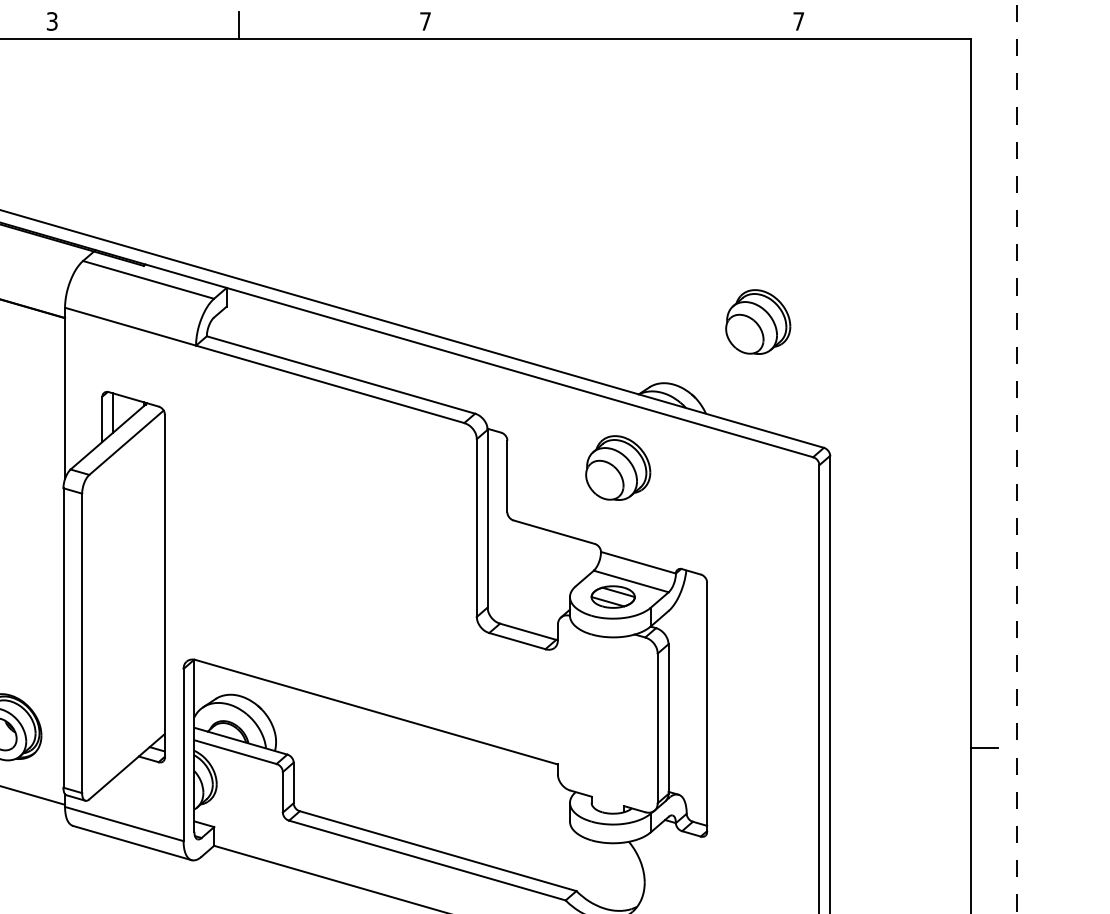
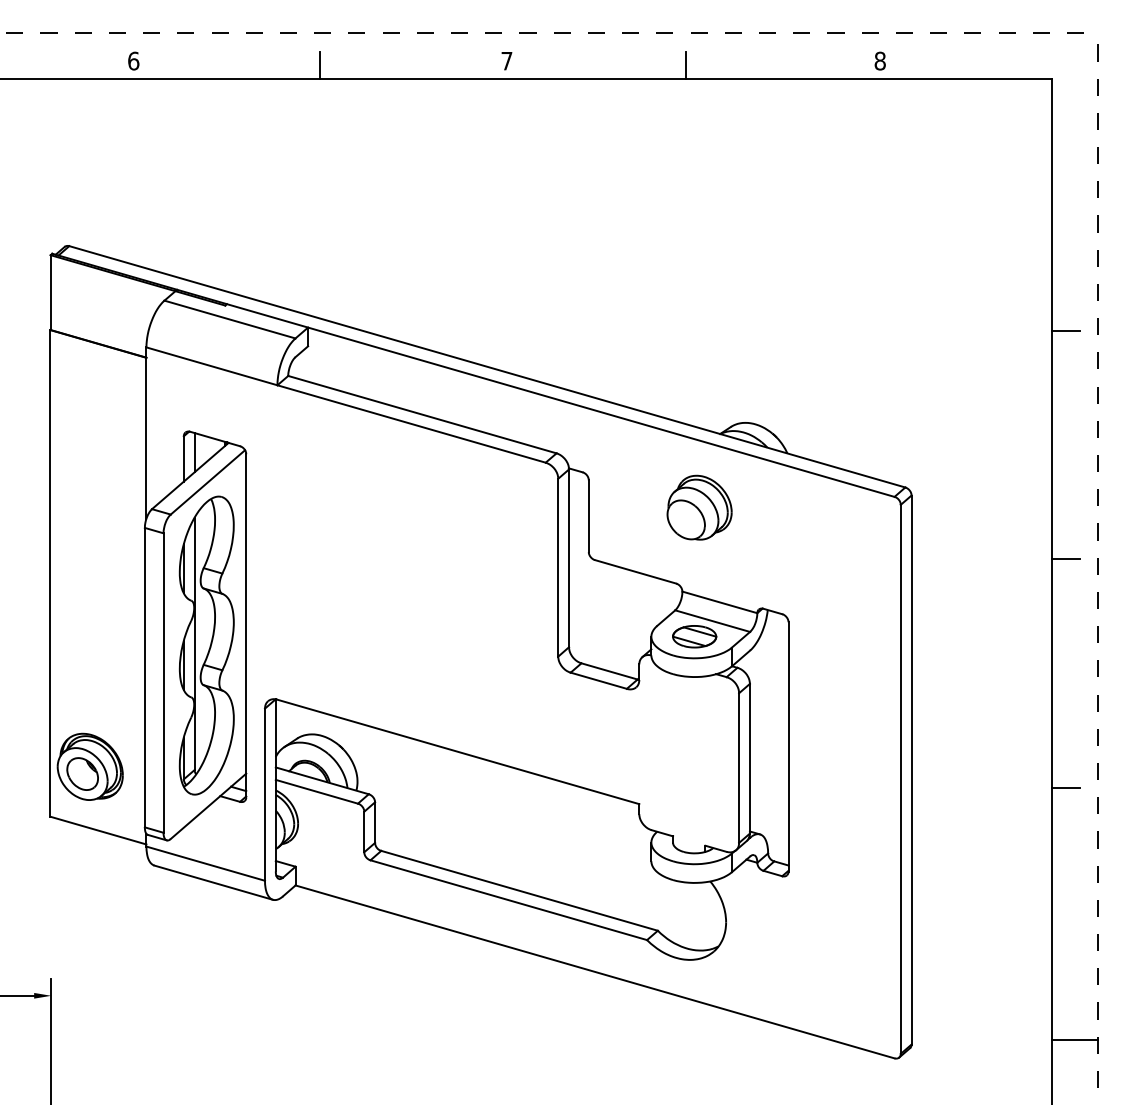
text: (52, 20) -> (133, 60), 3 -> 6
text: (798, 20) -> (879, 60), 7 -> 8
line: (605, 25) -> (686, 65), added
line: (984, 290) -> (1065, 330), added
part: (758, 321) -> (839, 361), removed
line: (984, 519) -> (1065, 559), added
part: (125, 605) -> (206, 645), added

